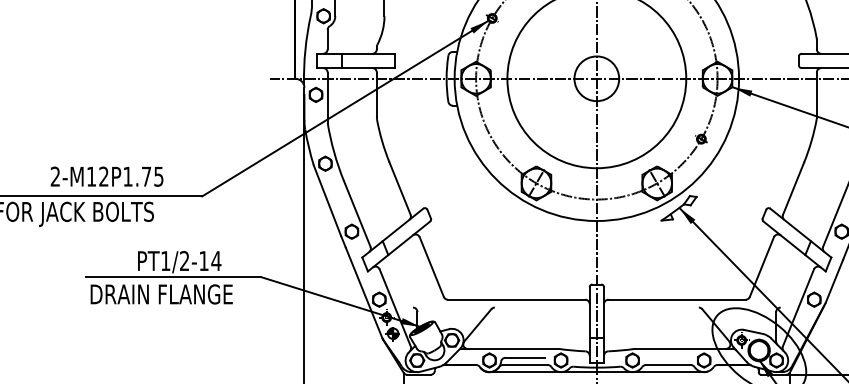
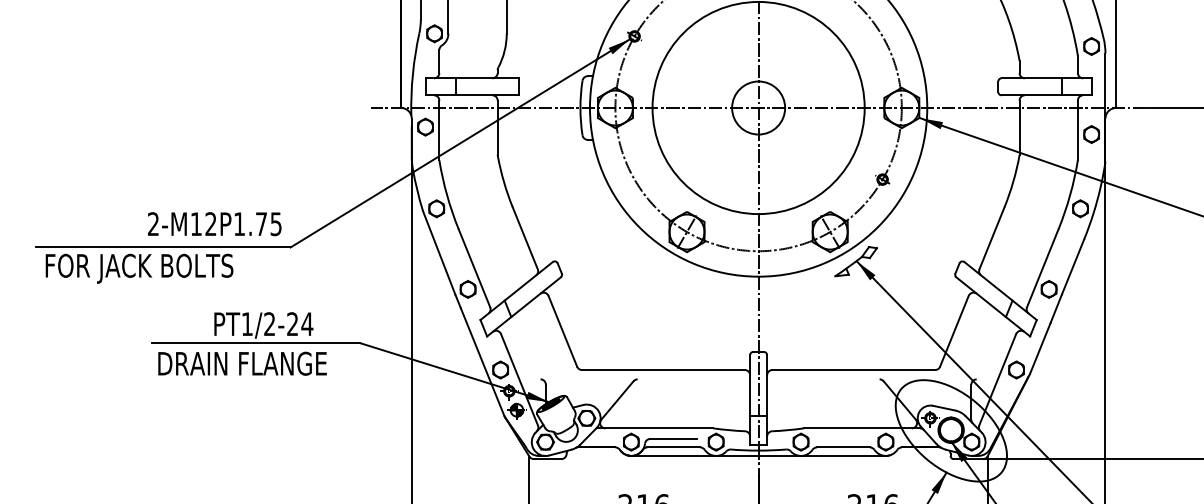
text: (106, 177) -> (214, 224), moved
text: (203, 260) -> (292, 323), PT1/2-14 -> PT1/2-24

